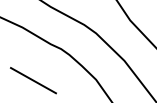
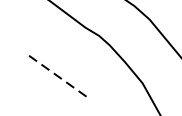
line: (33, 80) -> (56, 75), solid -> dashed

